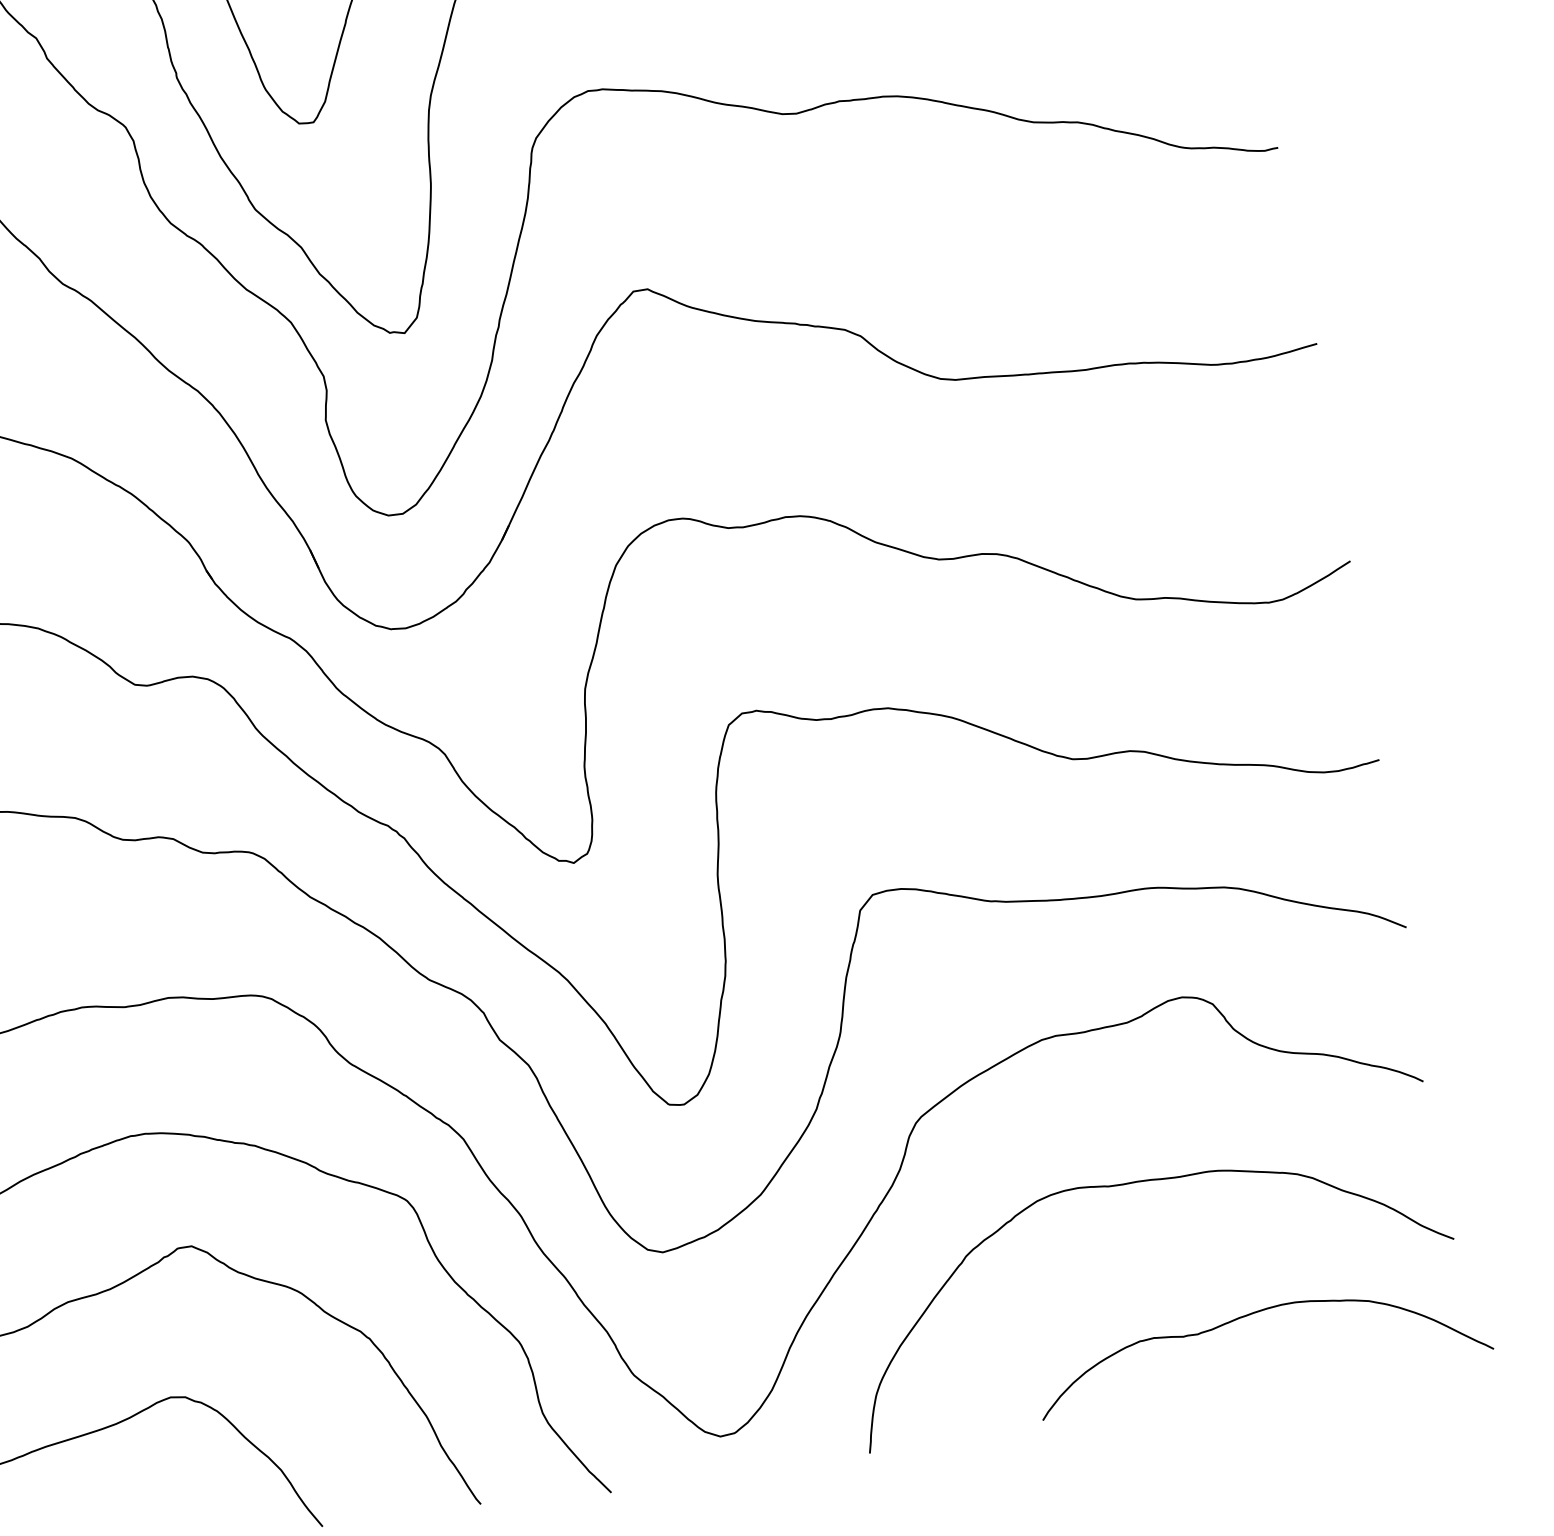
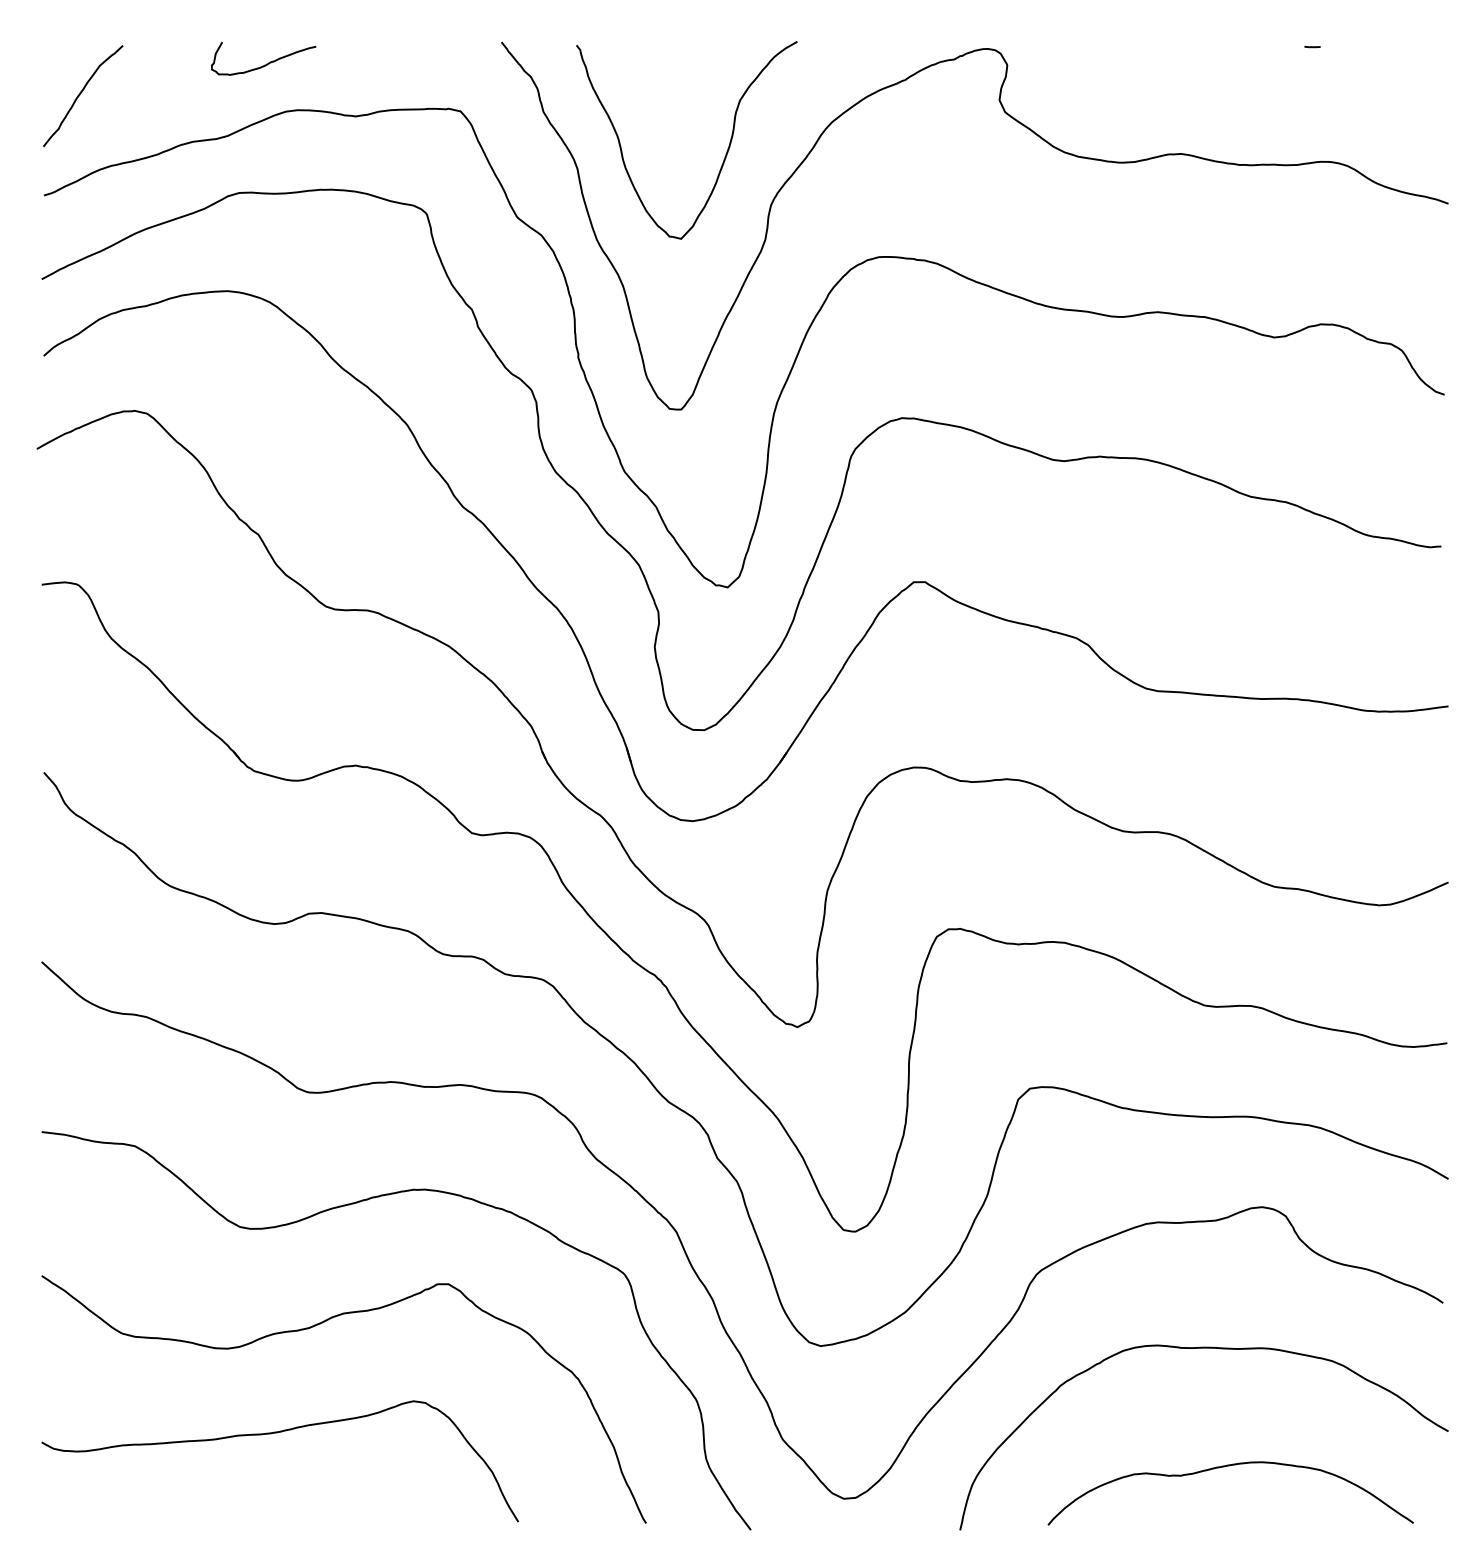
curve: (1249, 1315) -> (1224, 1467), moved

